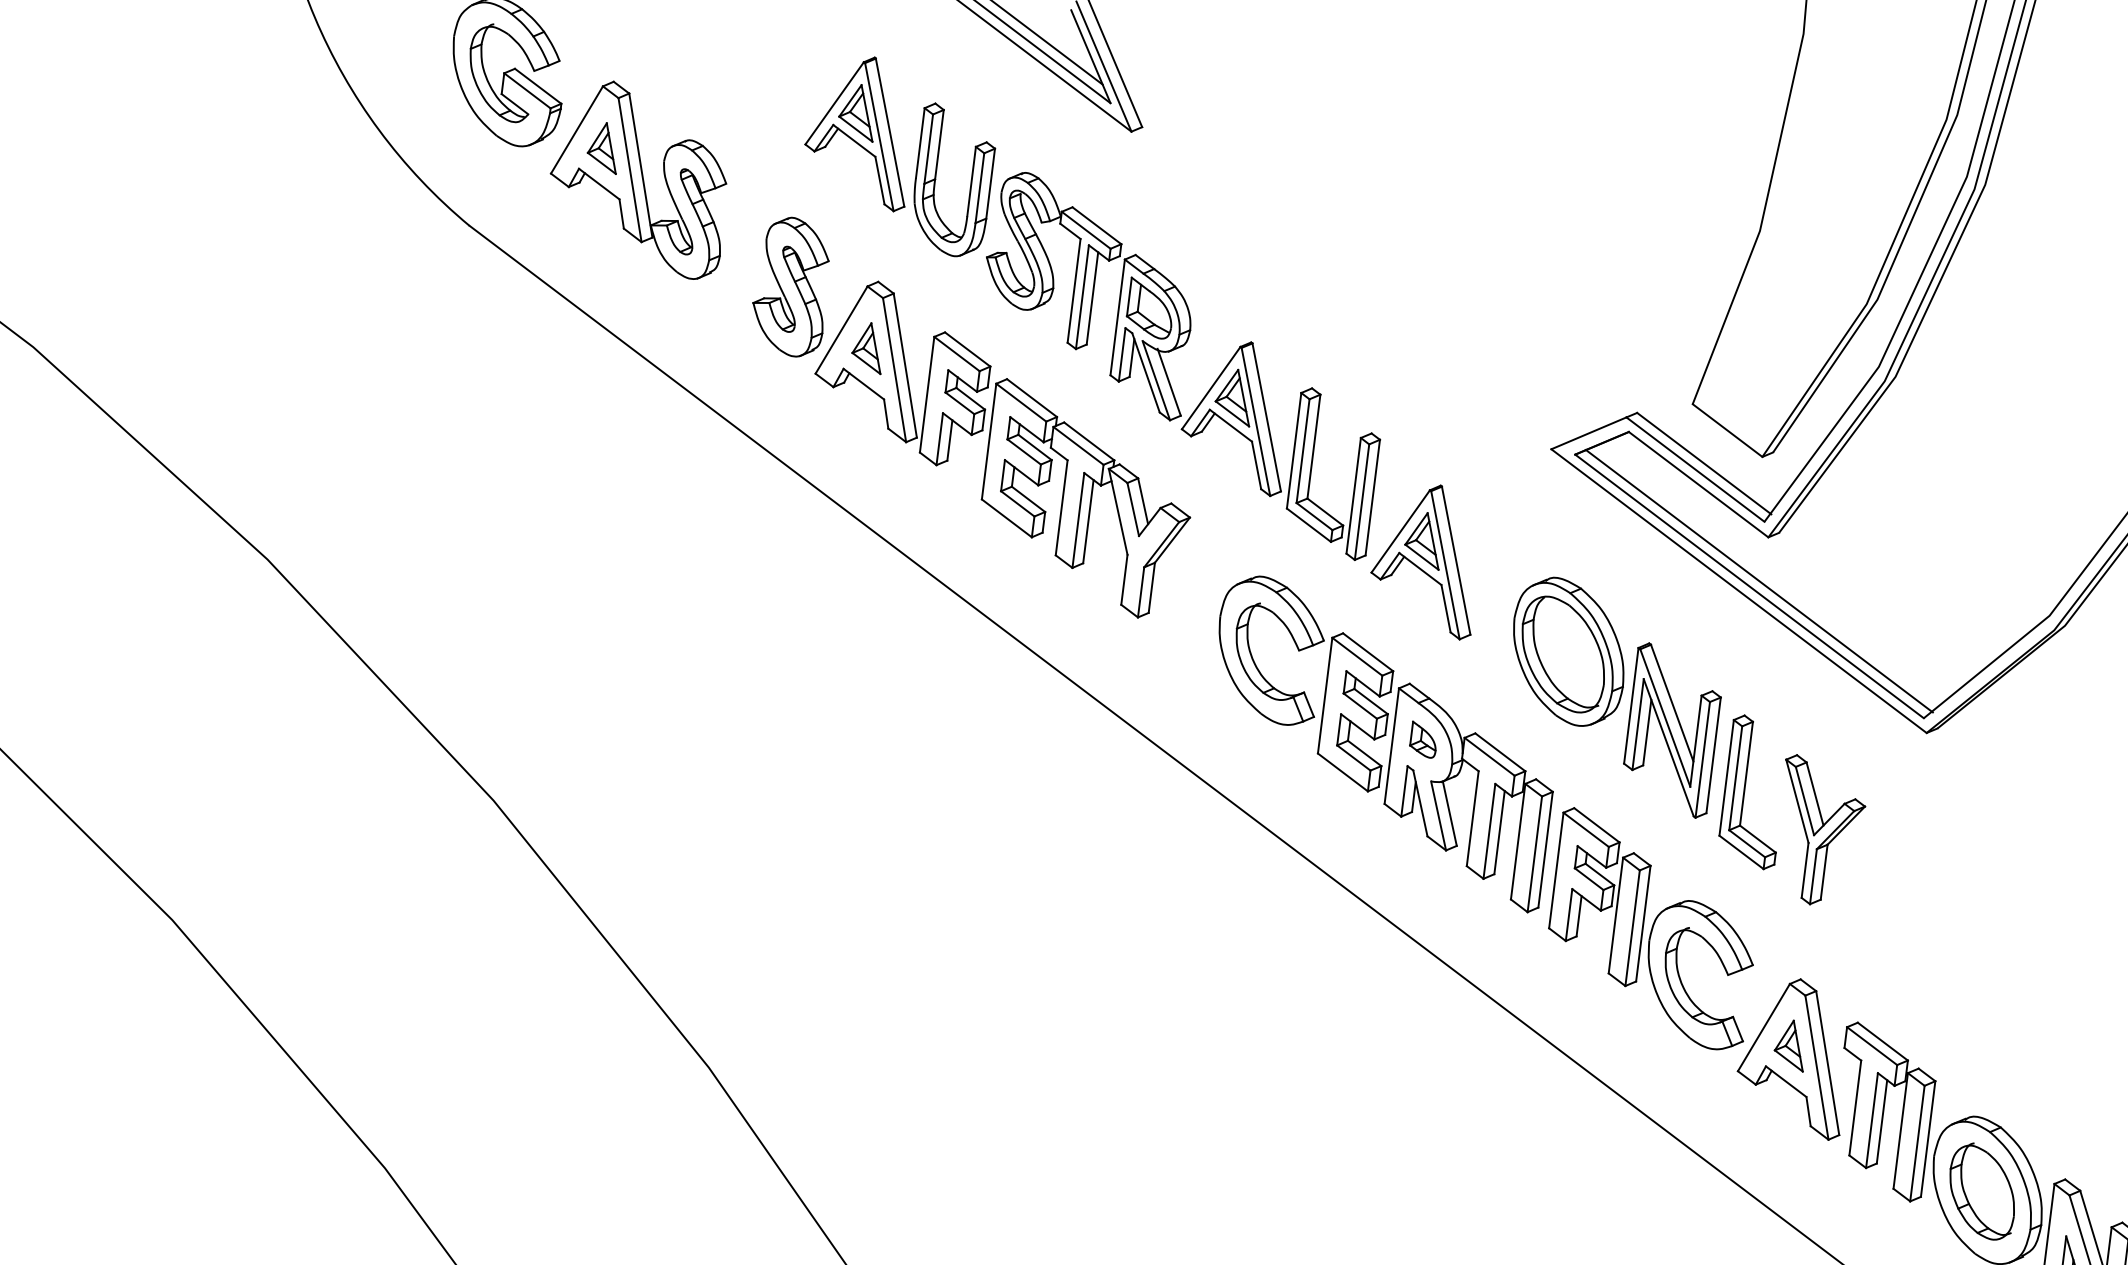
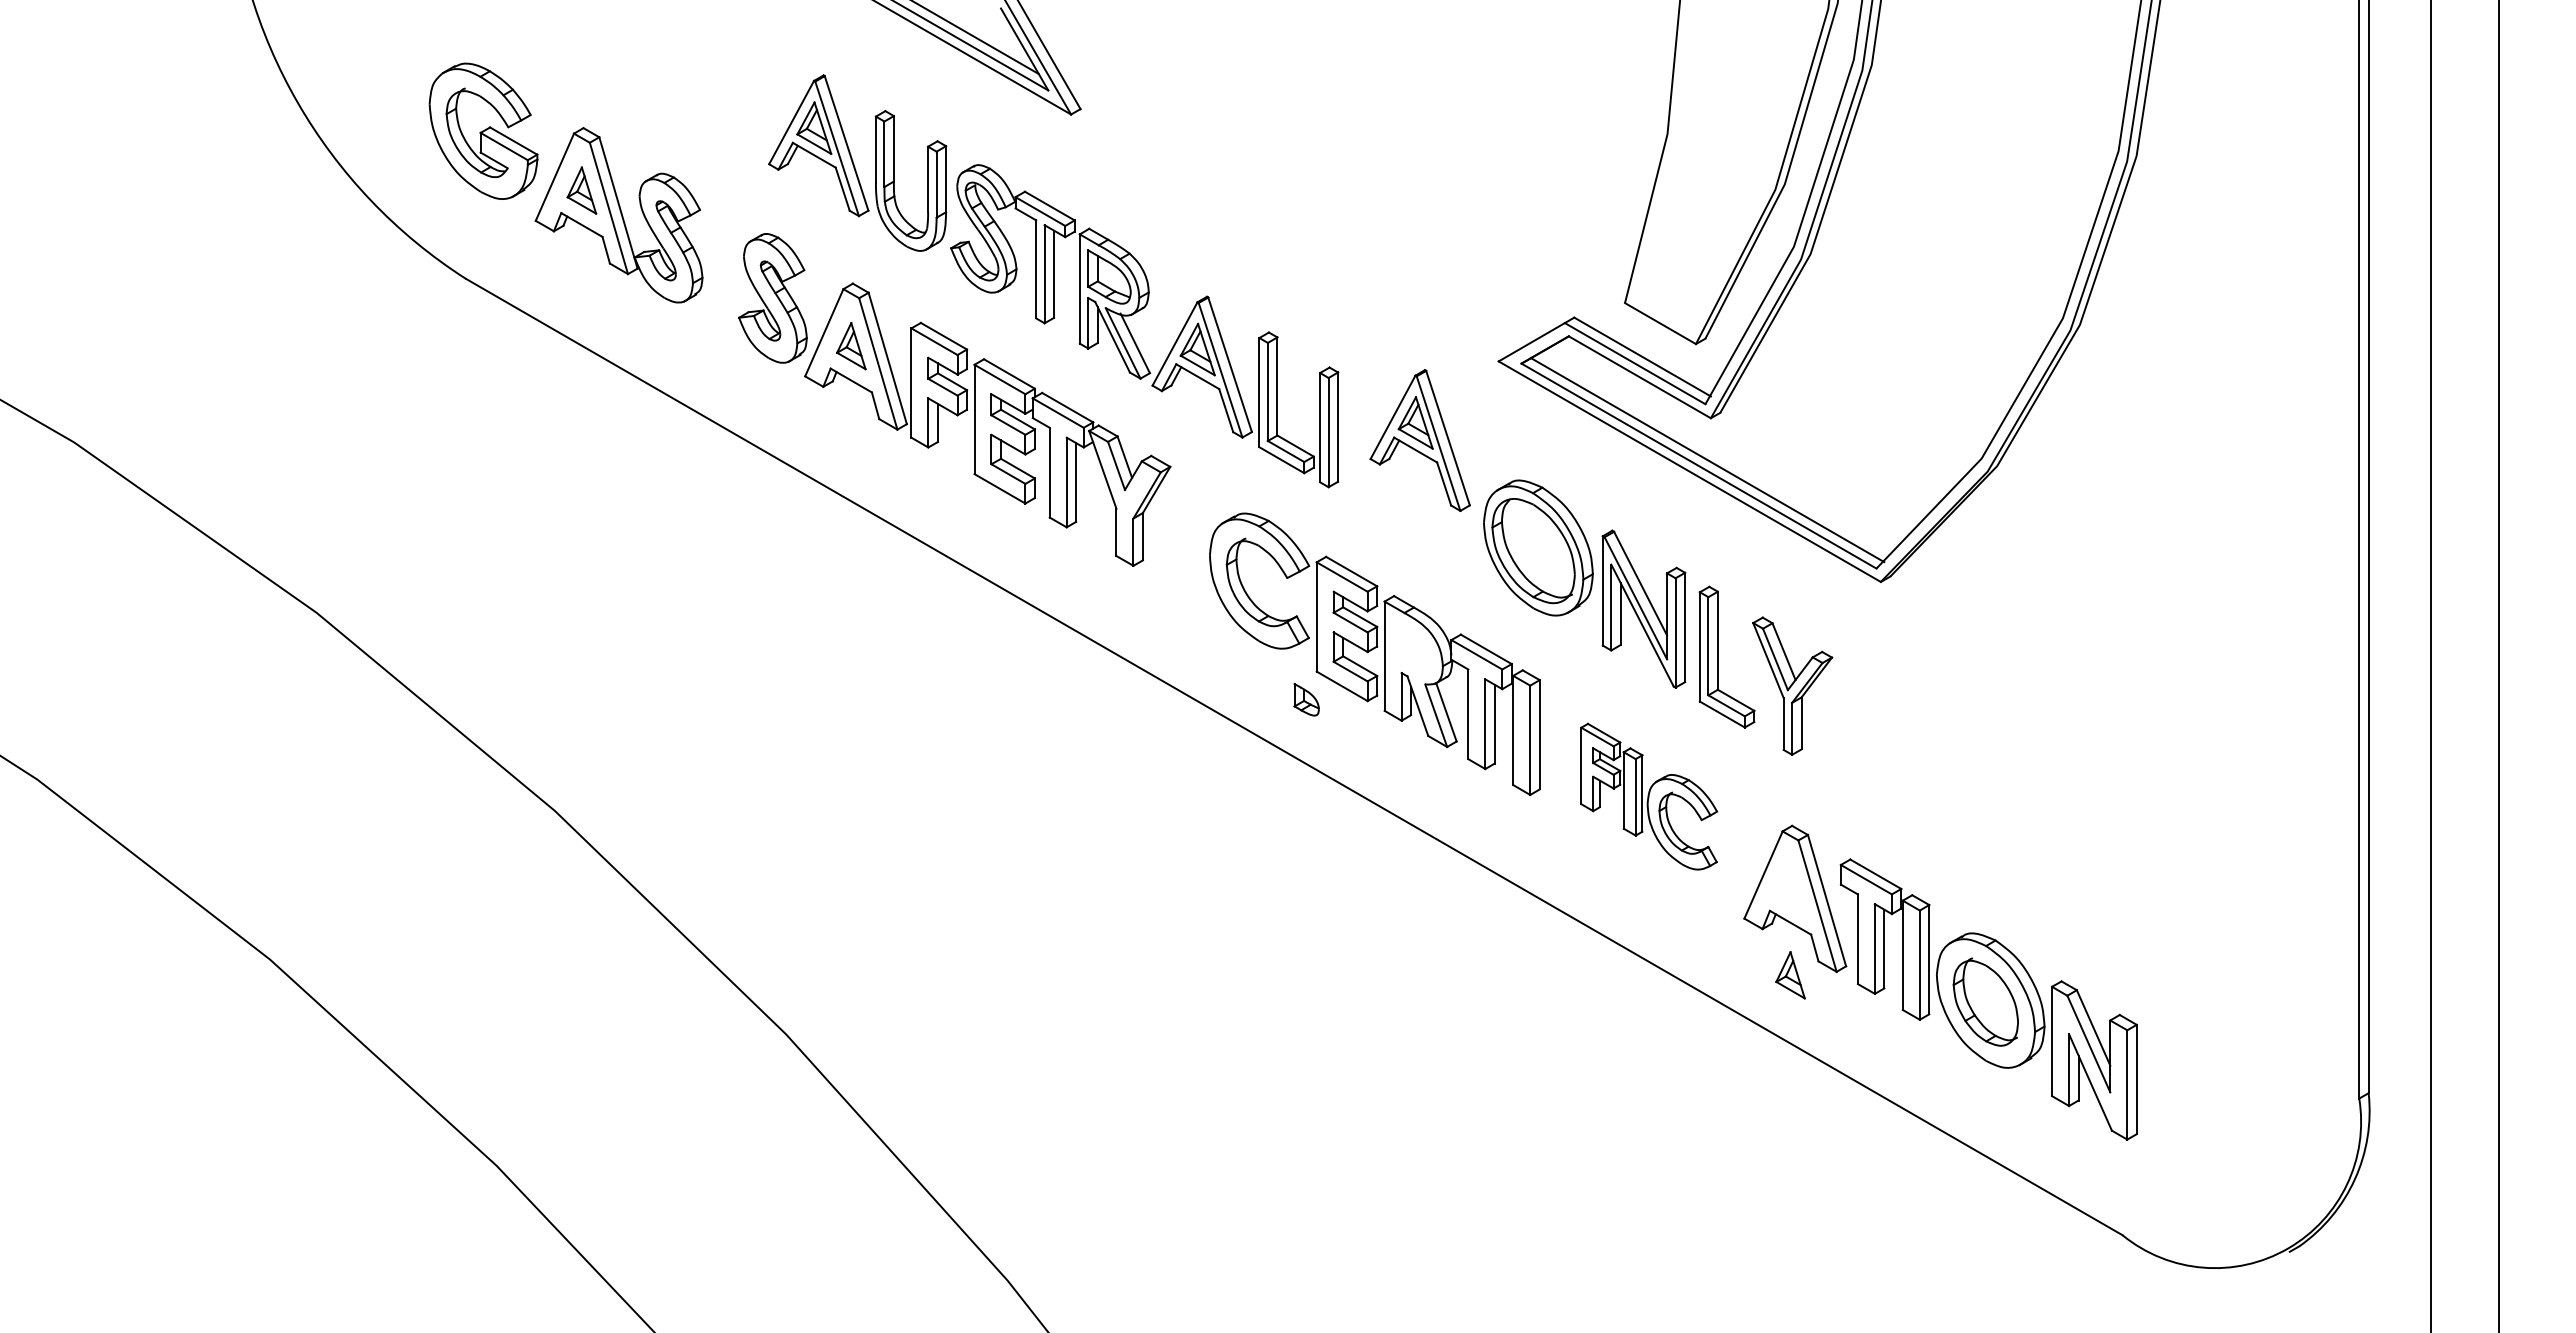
part: (1425, 559) -> (1419, 440), moved
part: (1423, 739) -> (1306, 699), moved
part: (1653, 929) -> (1649, 796), size x0.7
part: (1790, 1045) -> (1790, 975), moved

